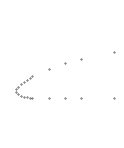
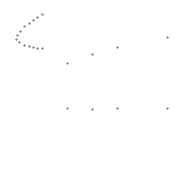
part: (24, 87) -> (29, 31), moved

